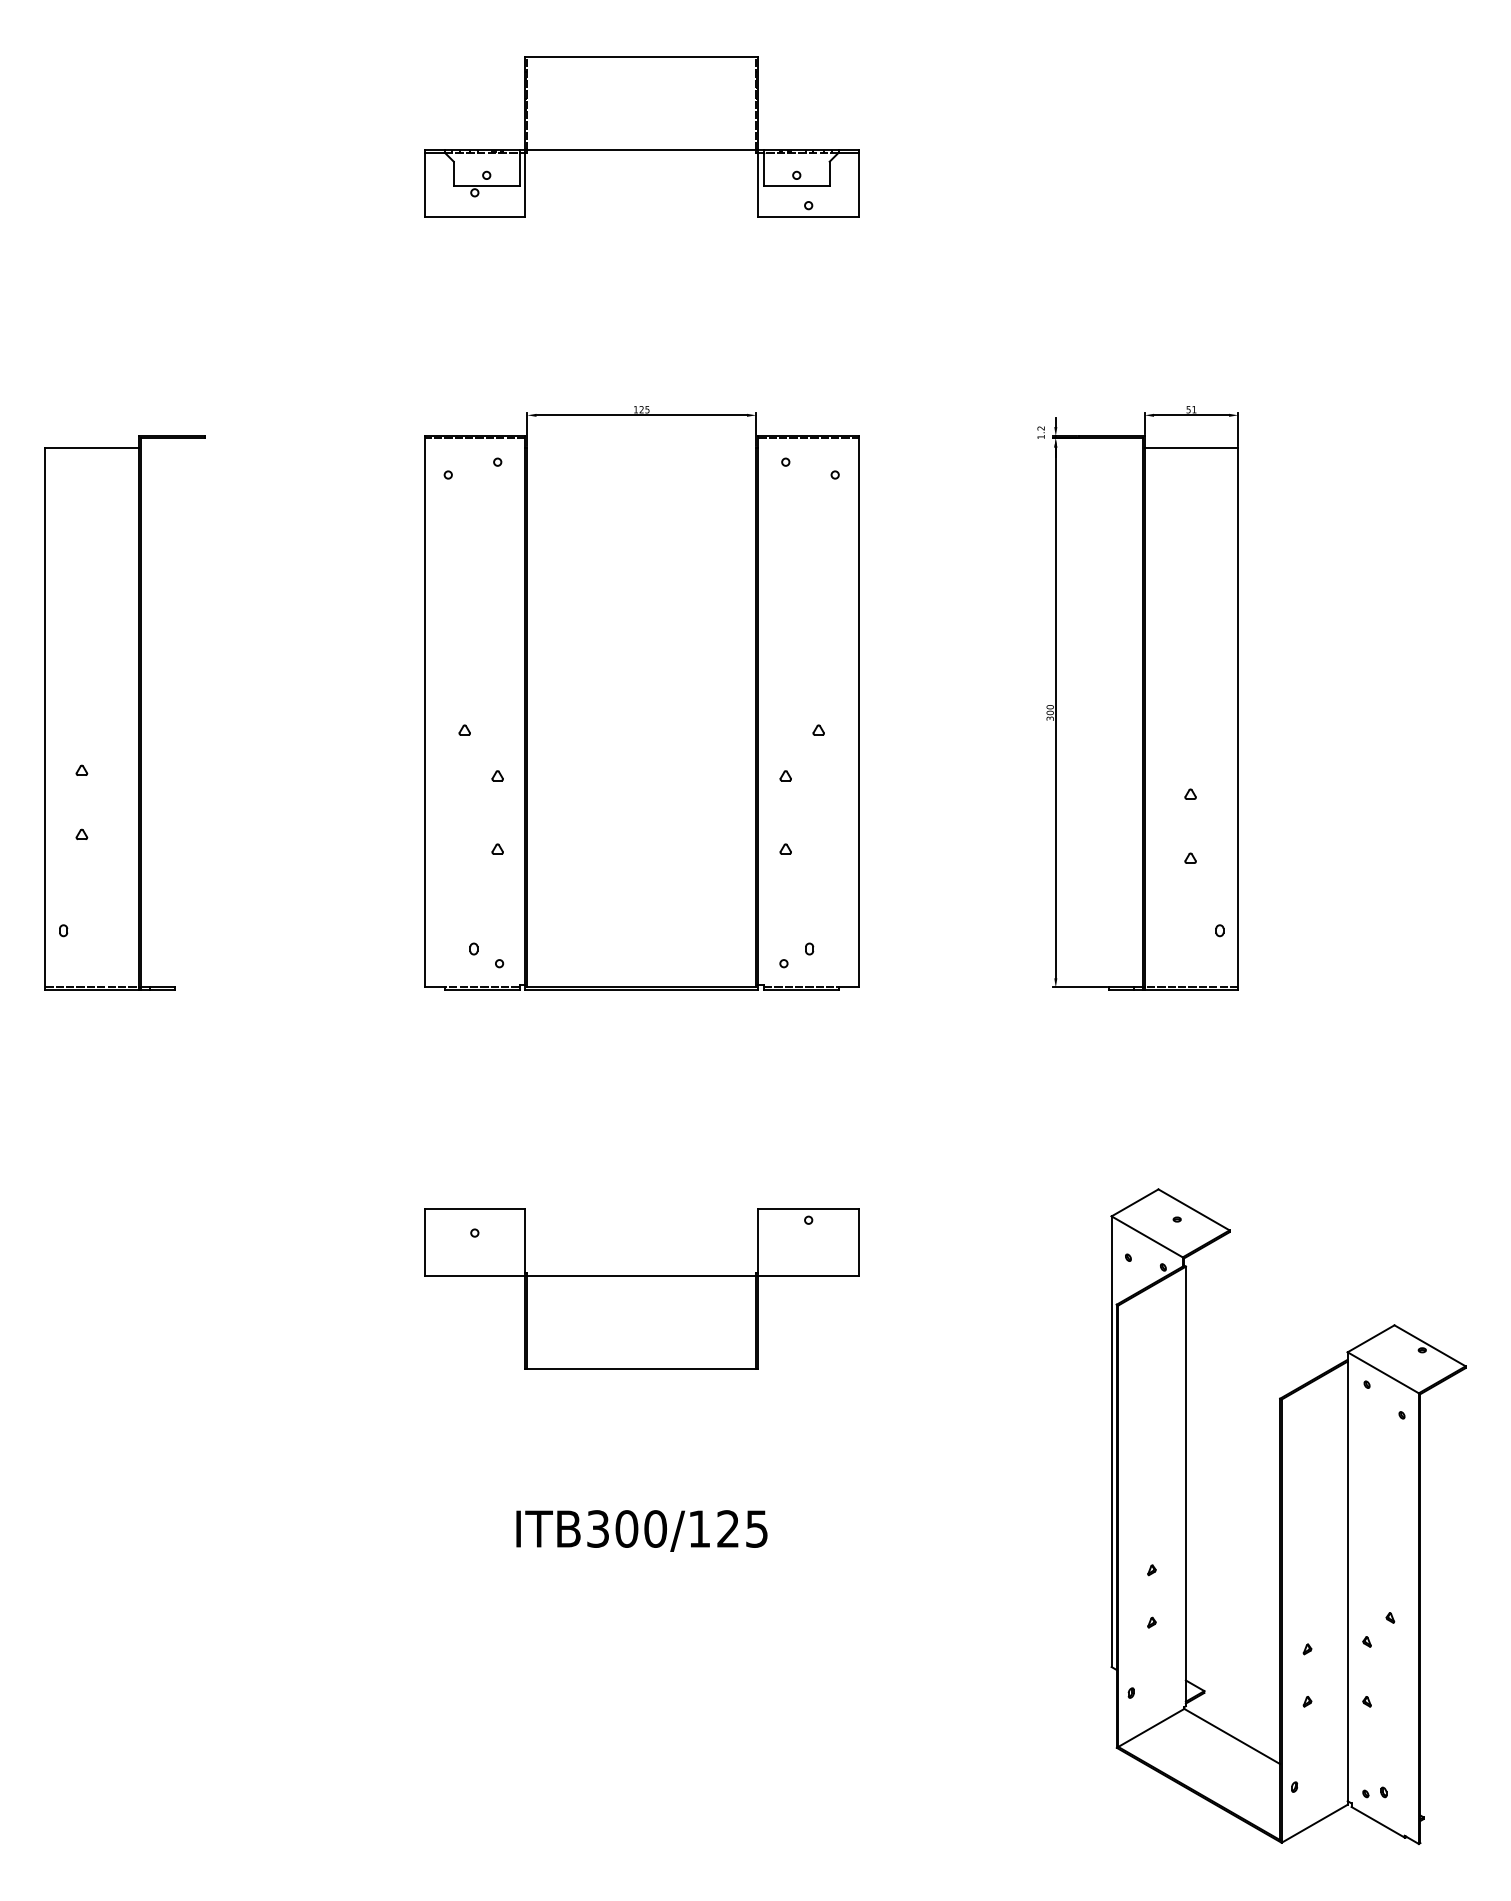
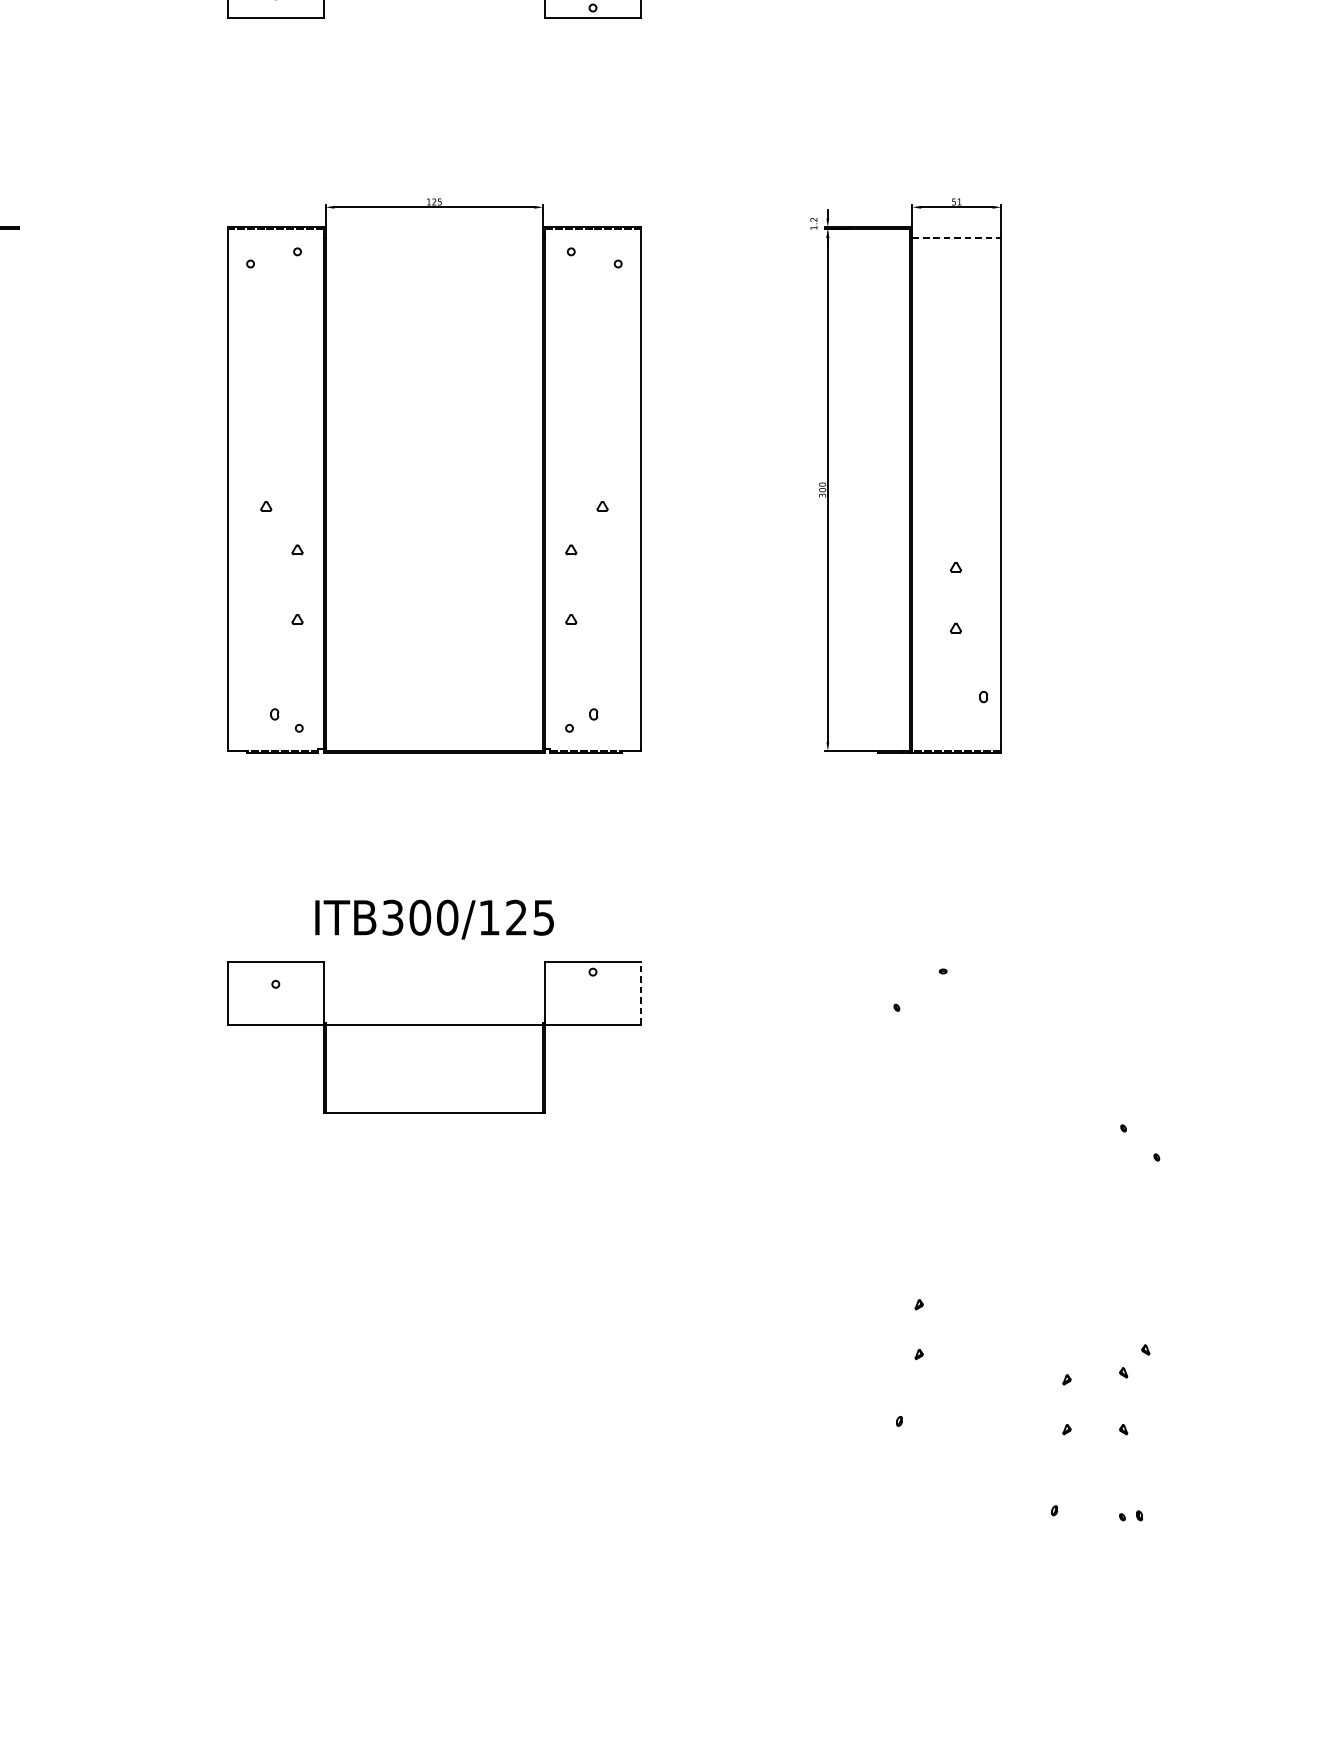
line: (1191, 447) -> (956, 237), solid -> dashed
line: (859, 1241) -> (641, 992), solid -> dashed
part: (1288, 1516) -> (1048, 1253), removed
text: (641, 1530) -> (434, 919), moved

